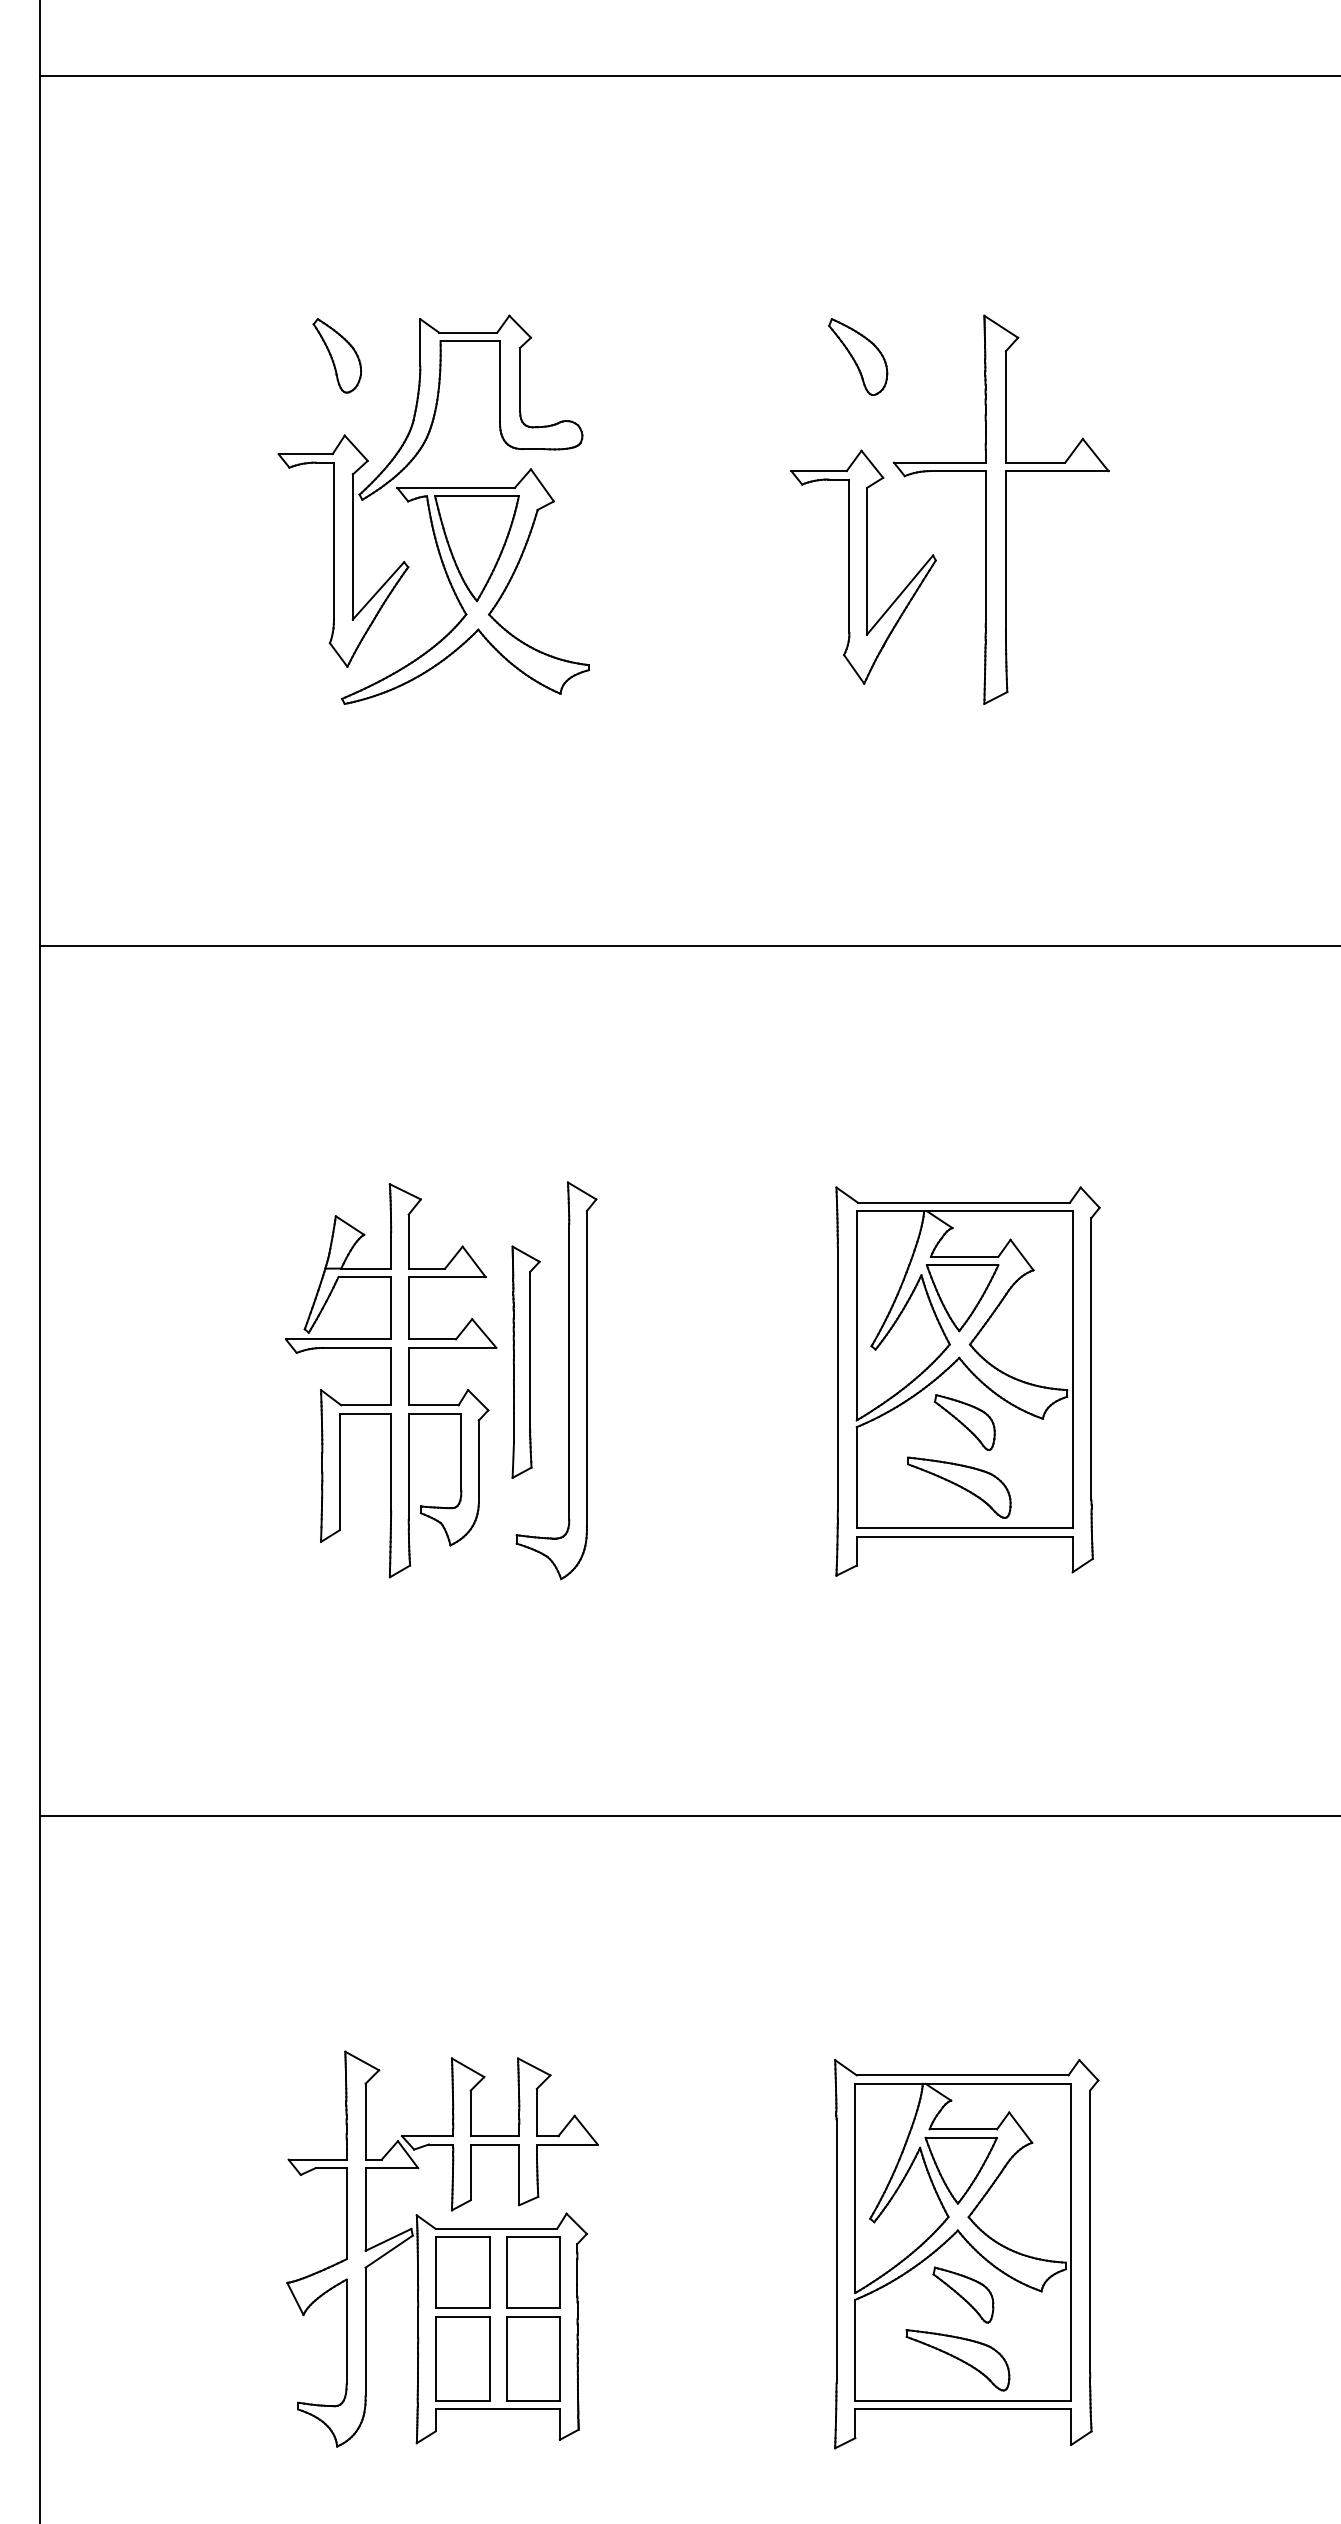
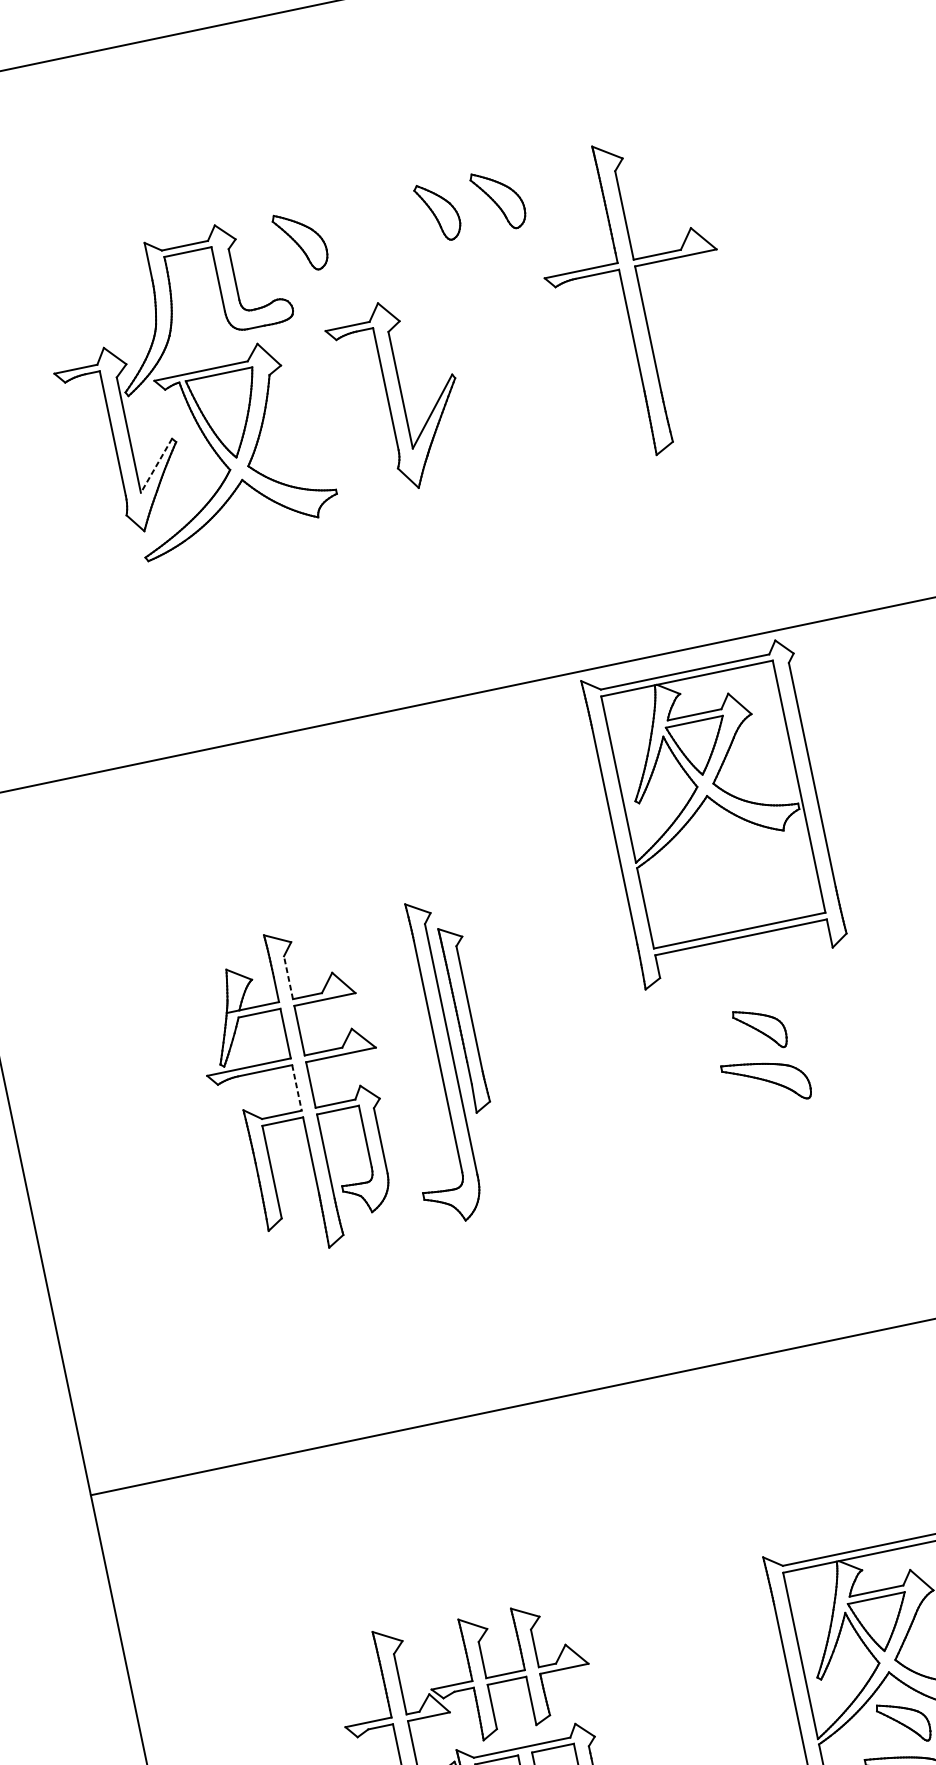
part: (337, 355) -> (438, 211), moved
part: (609, 356) -> (301, 241), added
part: (863, 566) -> (398, 394), moved
line: (378, 591) -> (156, 466), solid -> dashed
line: (408, 1241) -> (288, 977), solid -> dashed
part: (525, 1361) -> (467, 1018), moved
line: (391, 1376) -> (297, 1087), solid -> dashed
part: (967, 1381) -> (717, 813), moved

